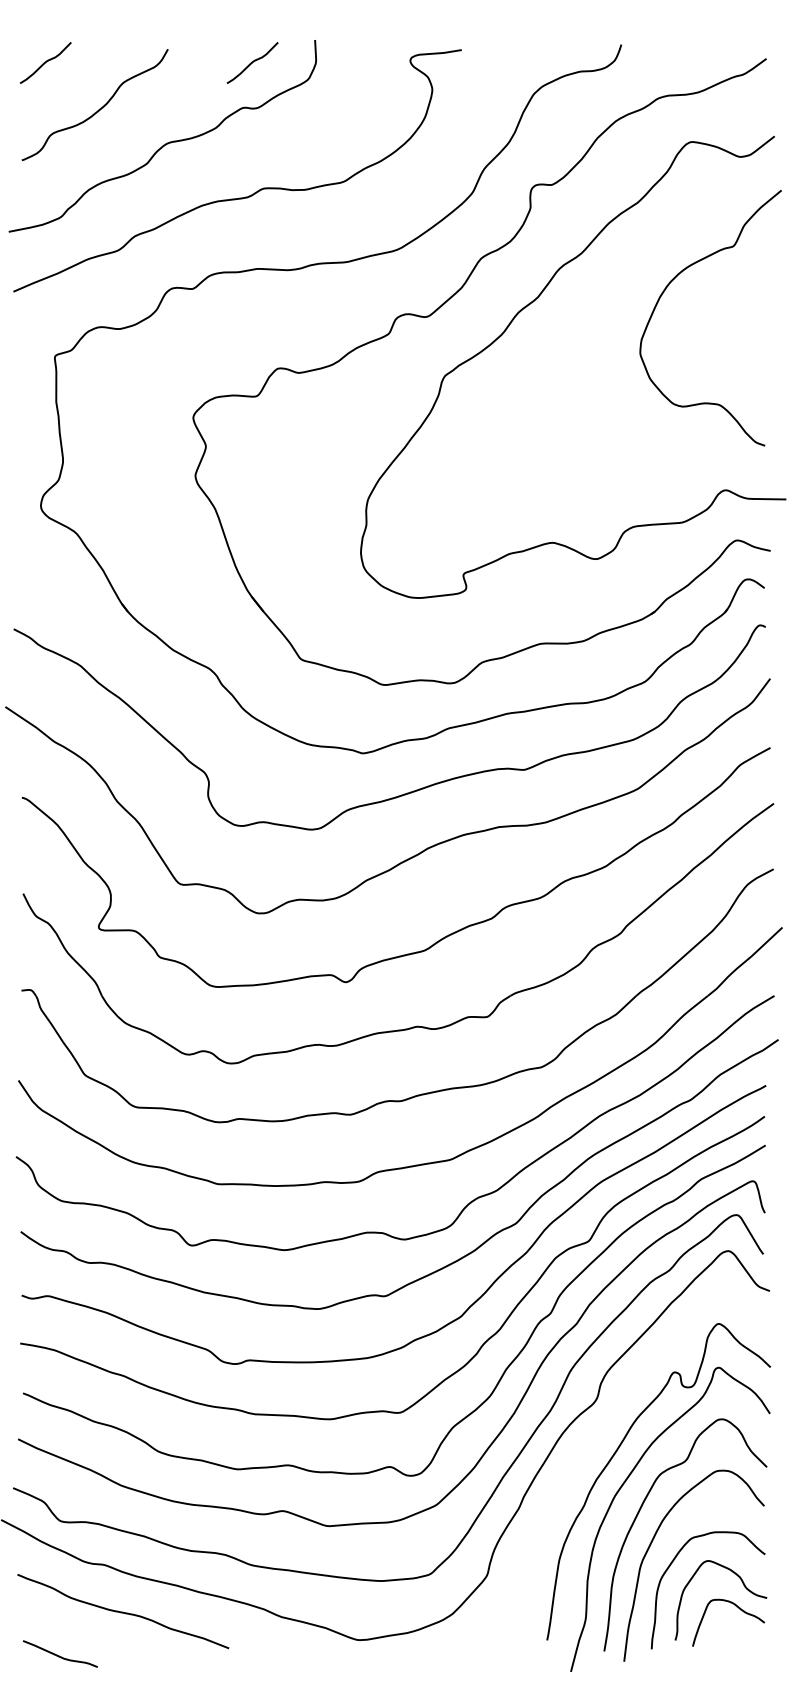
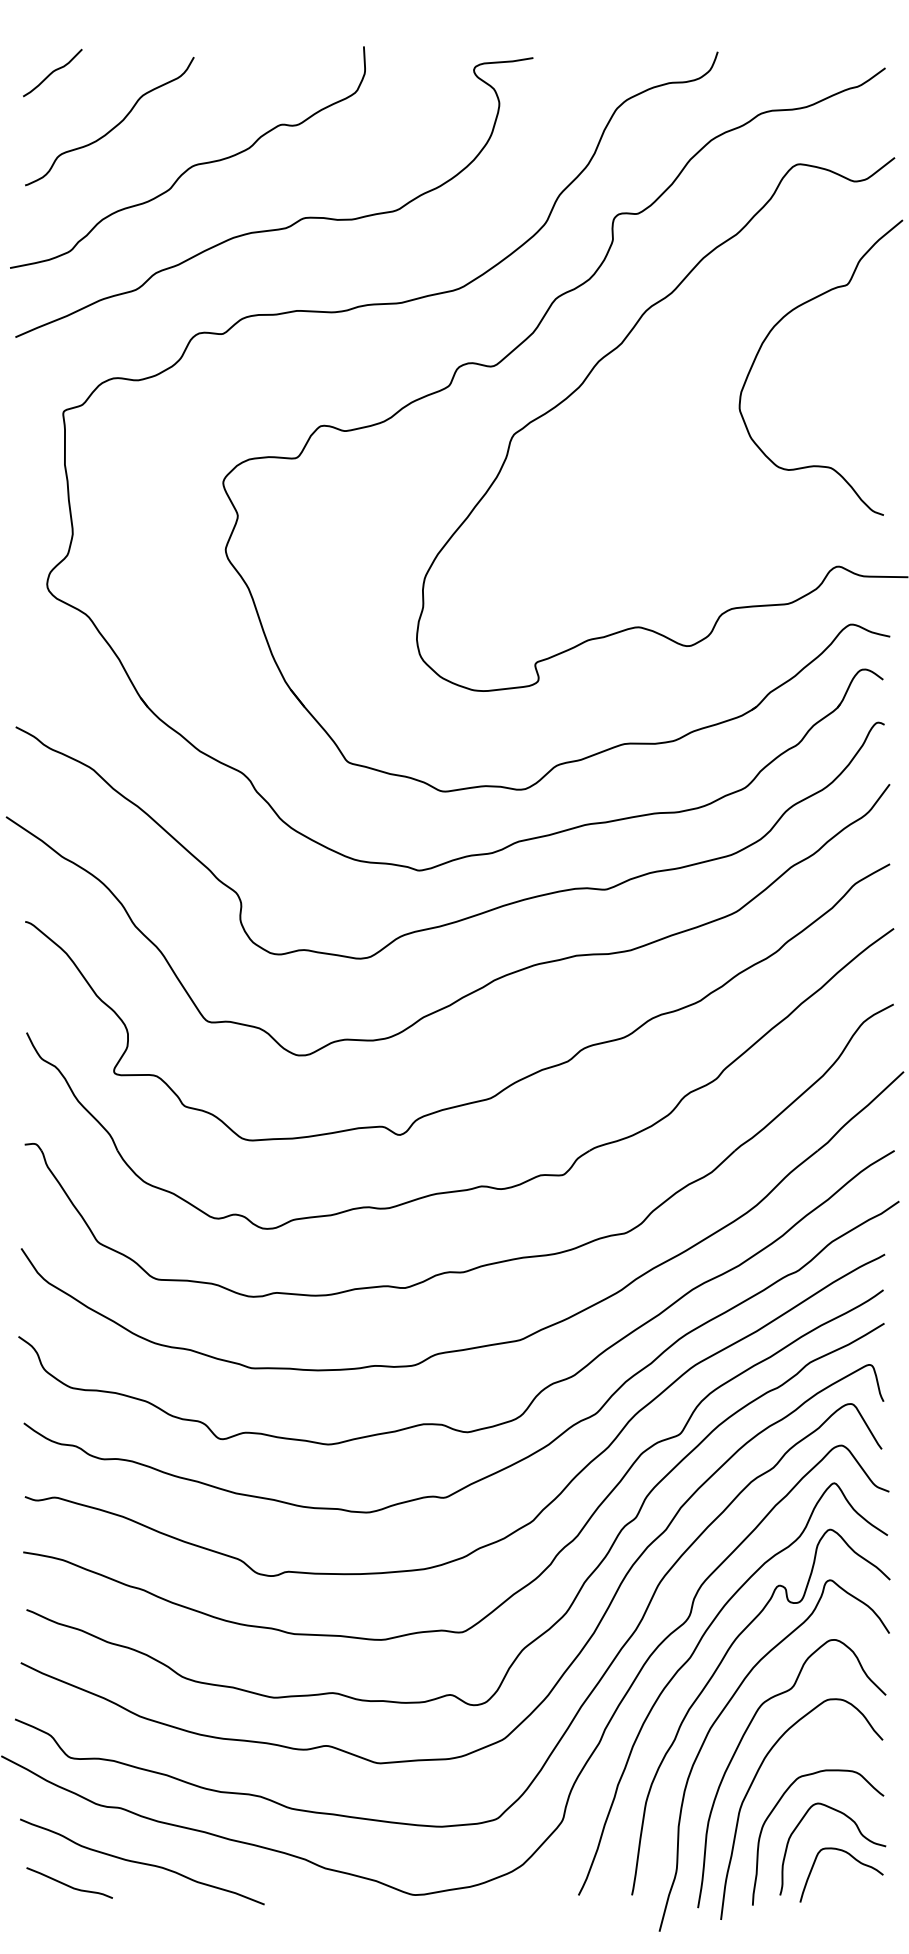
curve: (252, 62) -> (291, 72), removed
curve: (599, 1433) -> (692, 1656), added
curve: (58, 1655) -> (67, 1884), moved

